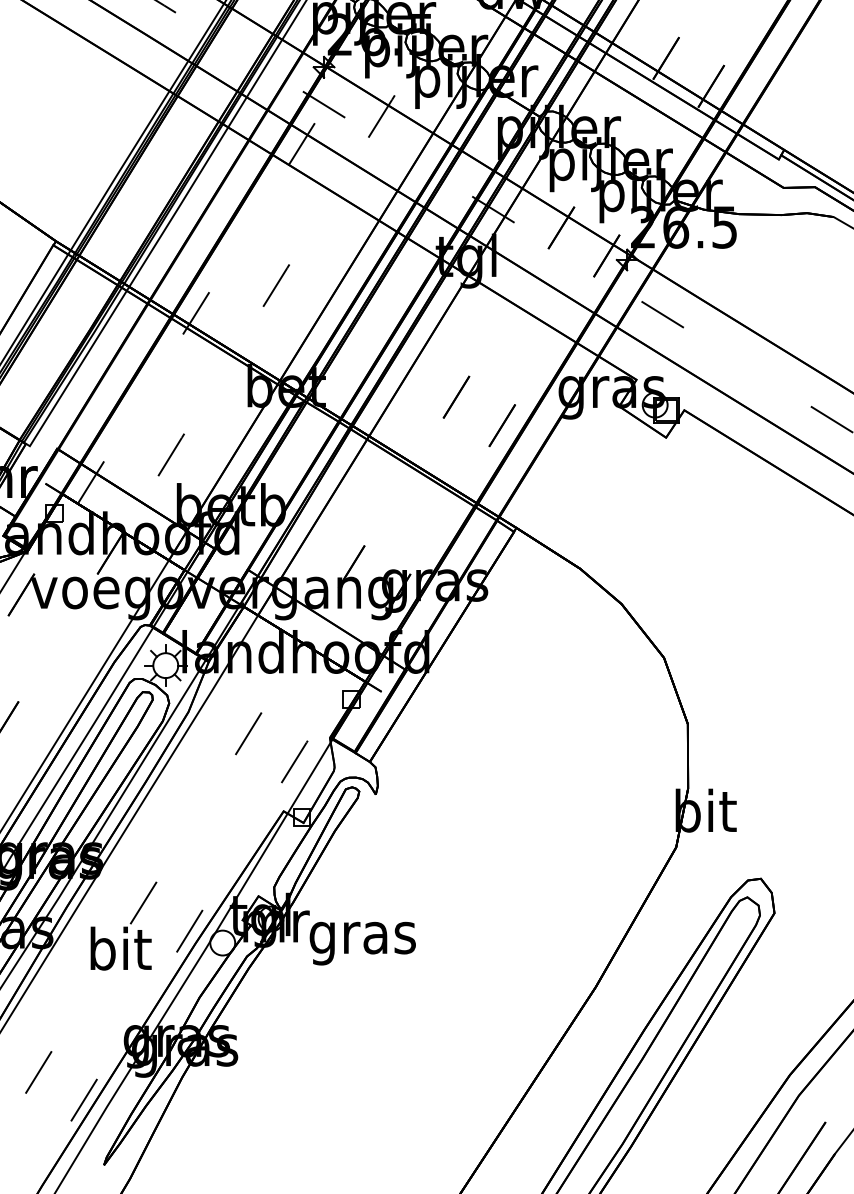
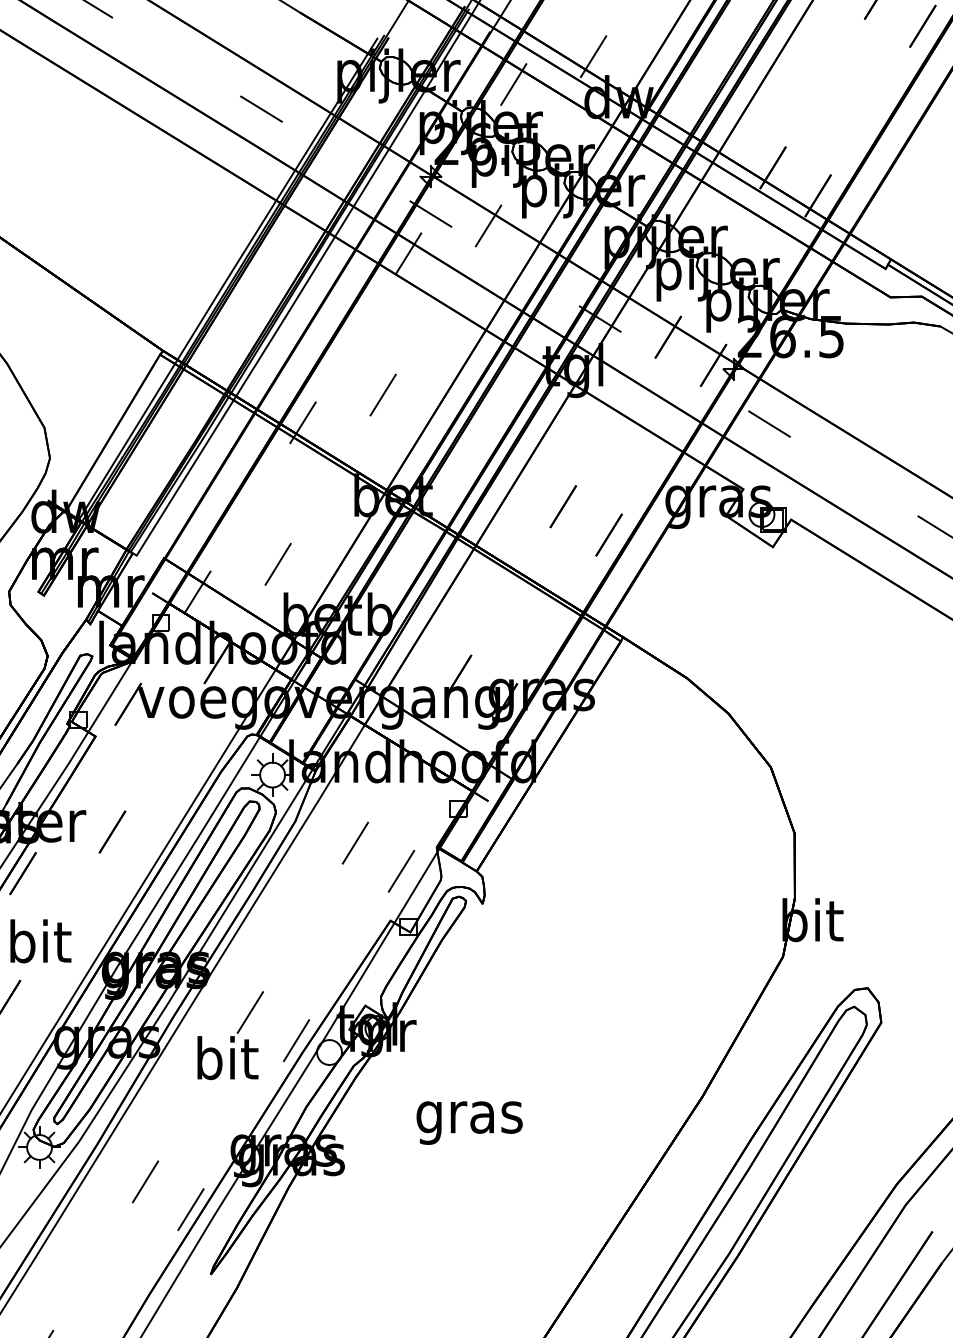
text: (362, 943) -> (469, 1122), moved

